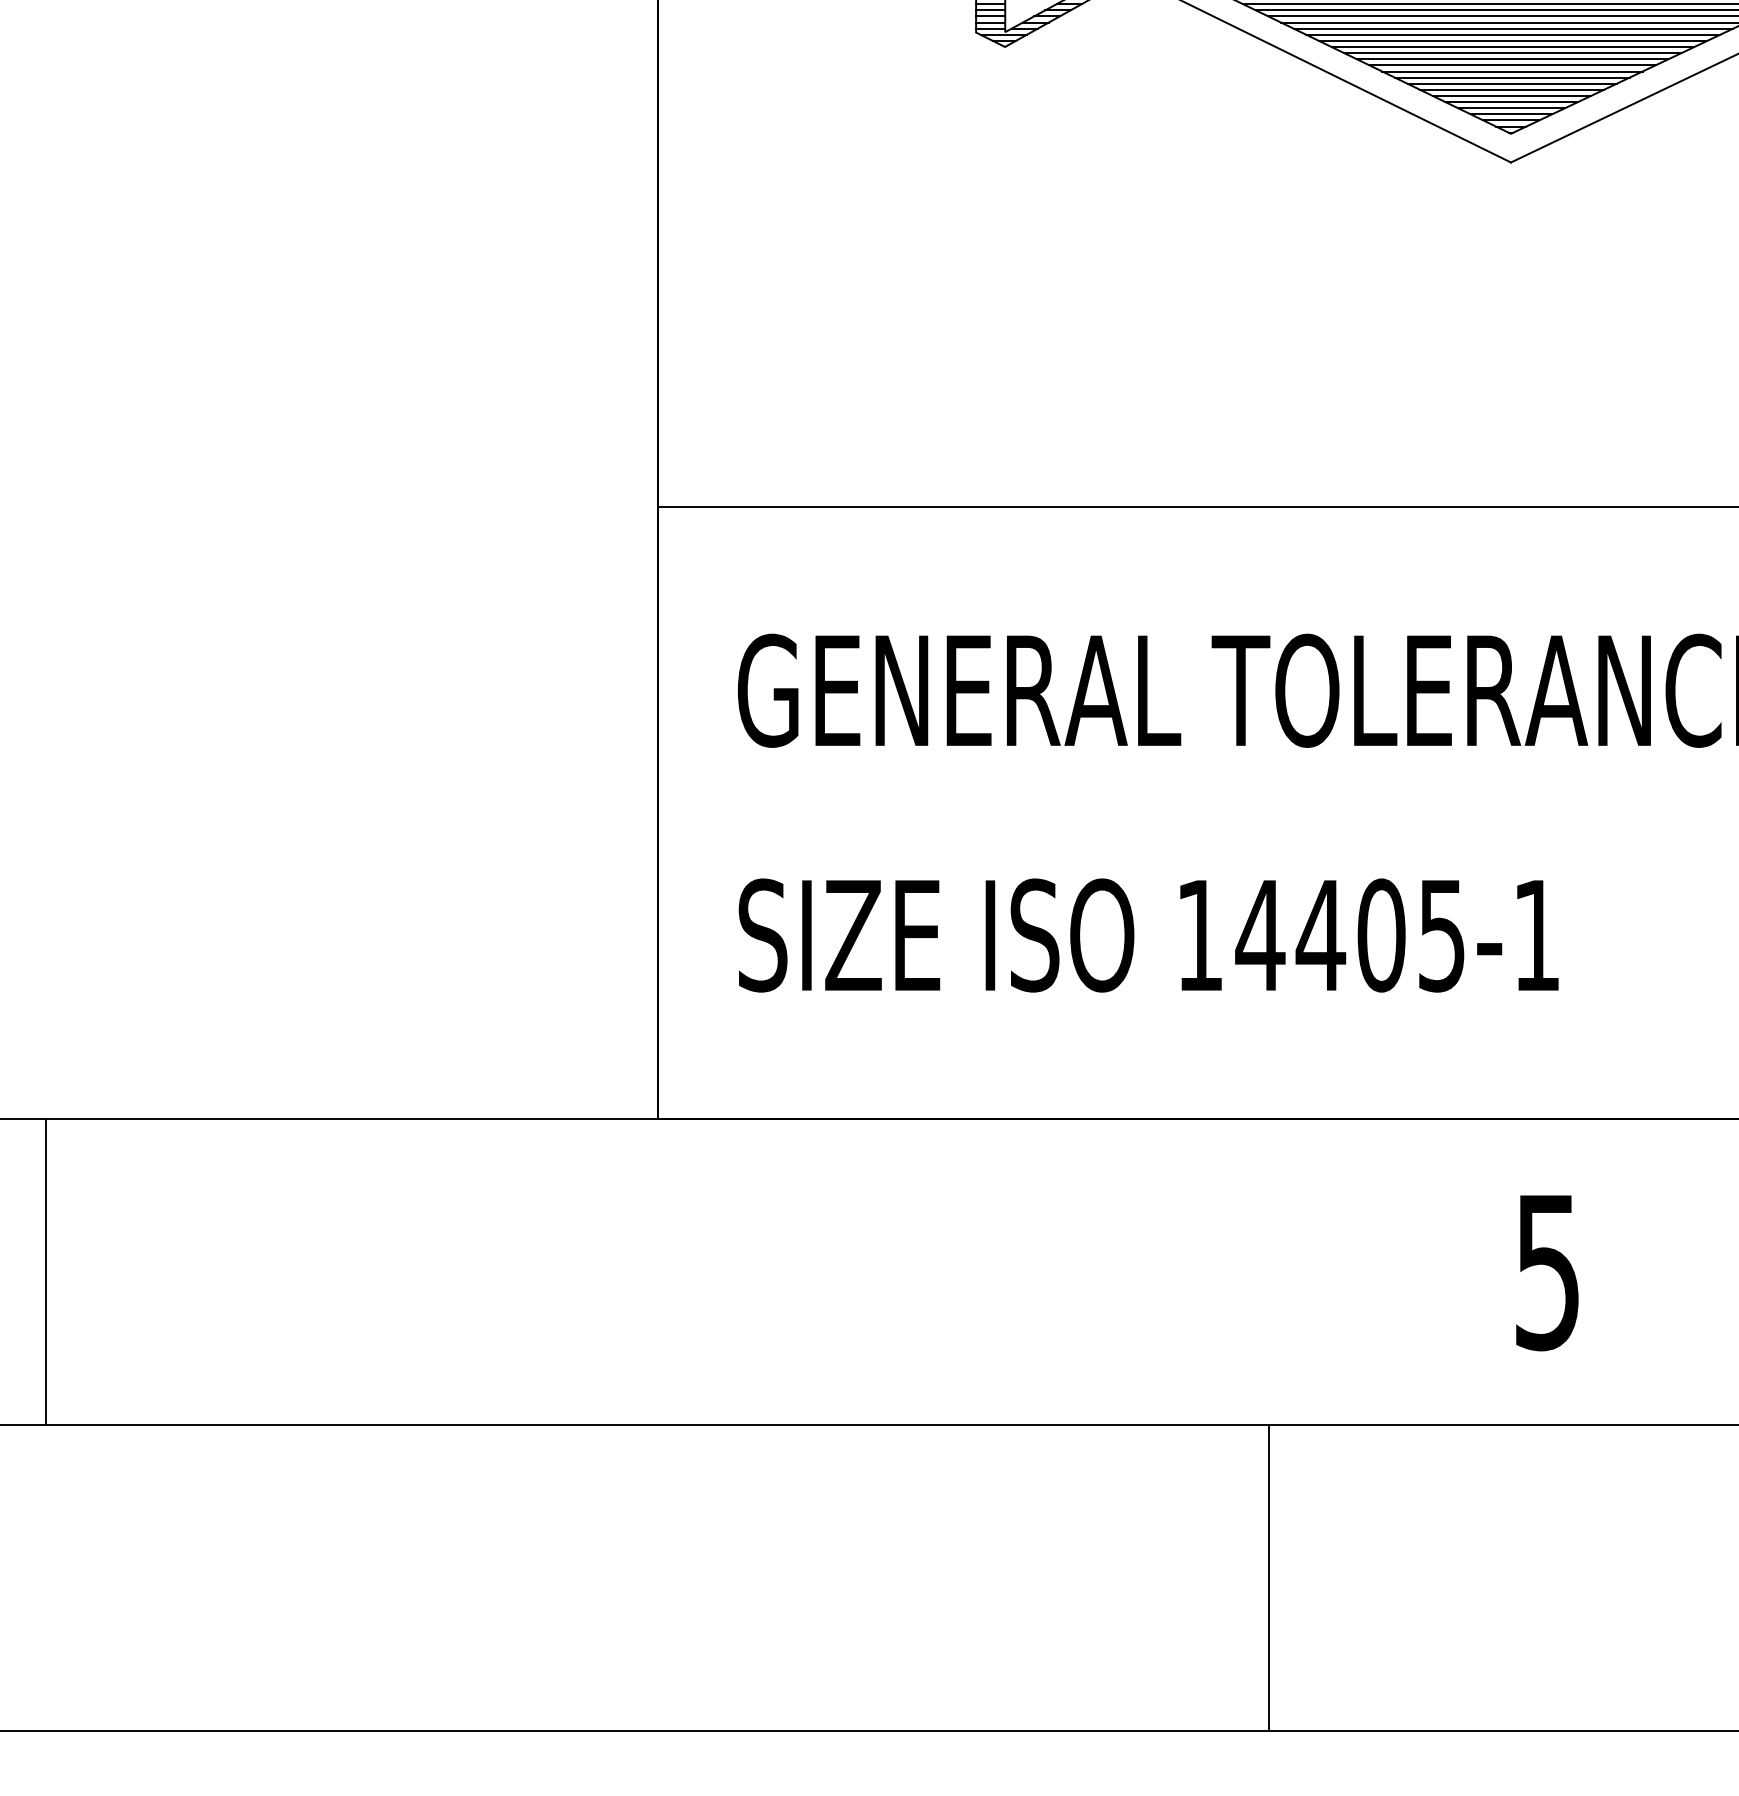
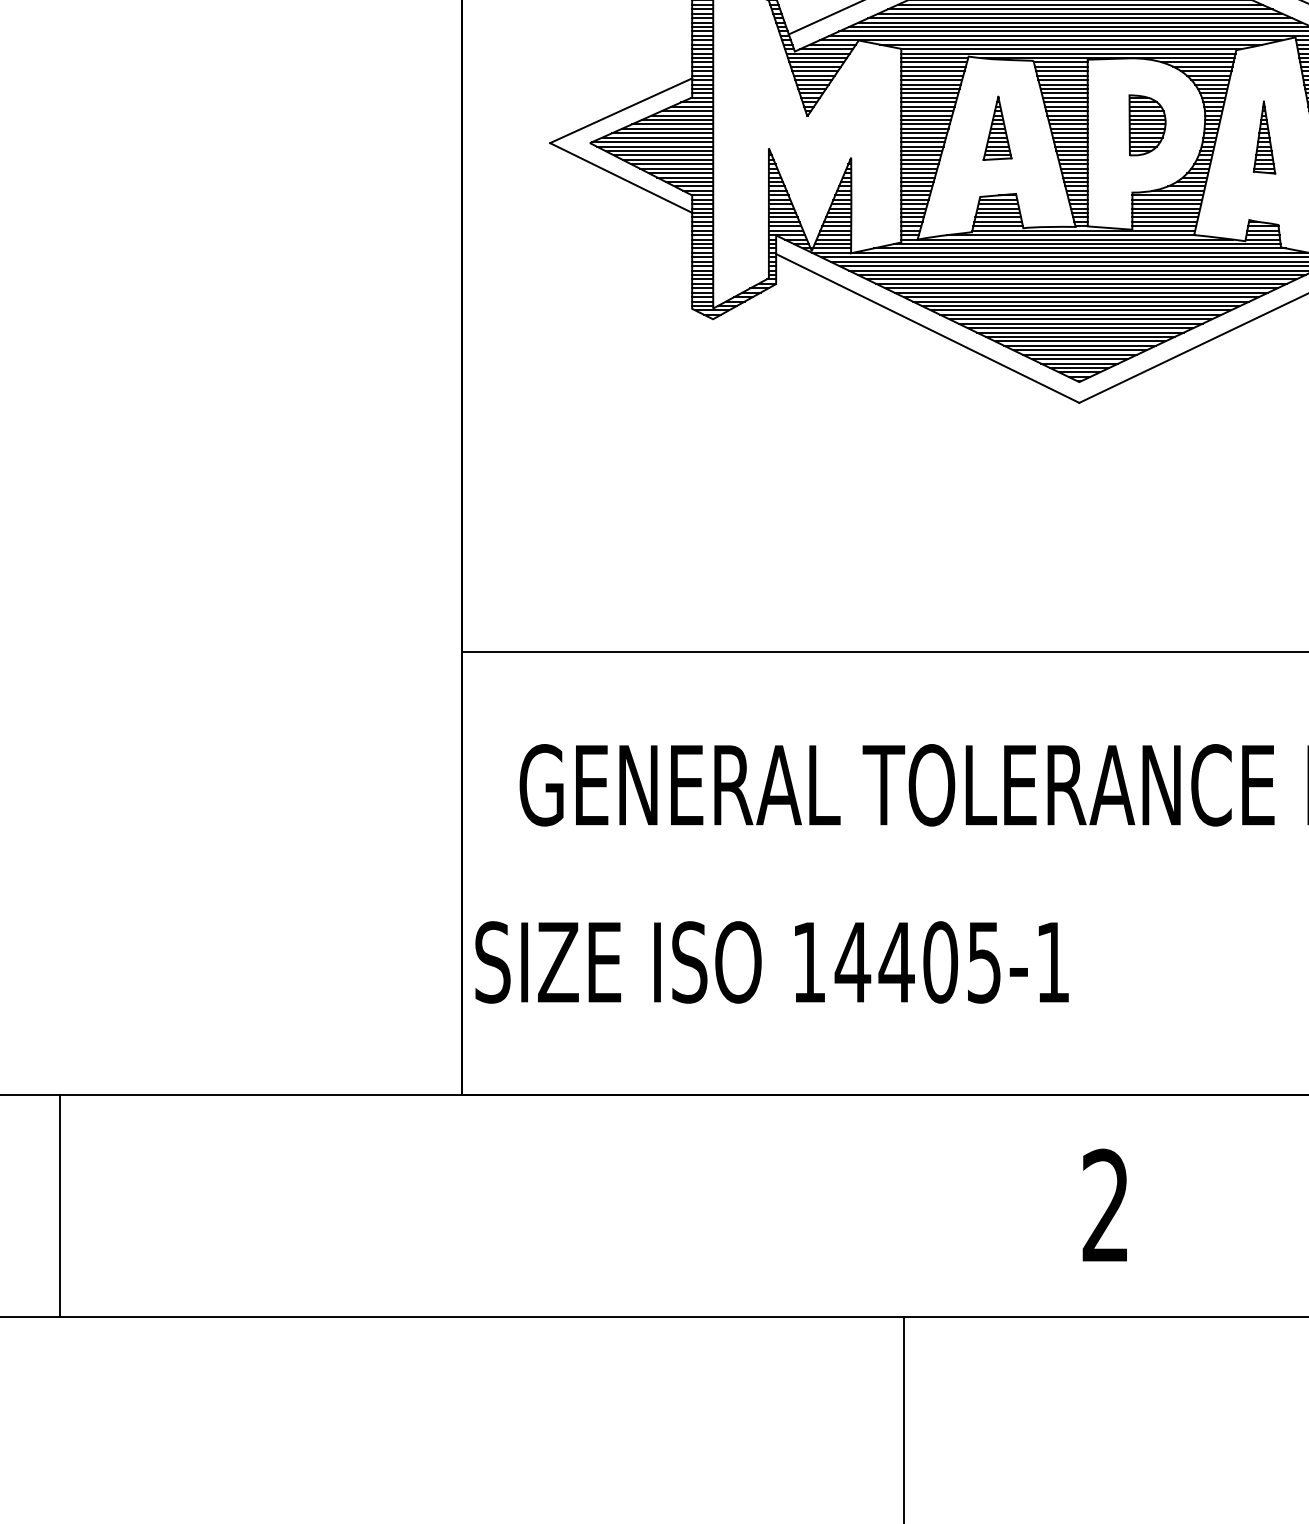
text: (1147, 935) -> (771, 962), moved
line: (45, 1271) -> (59, 1205), moved
text: (1547, 1271) -> (1105, 1205), 5 -> 2

